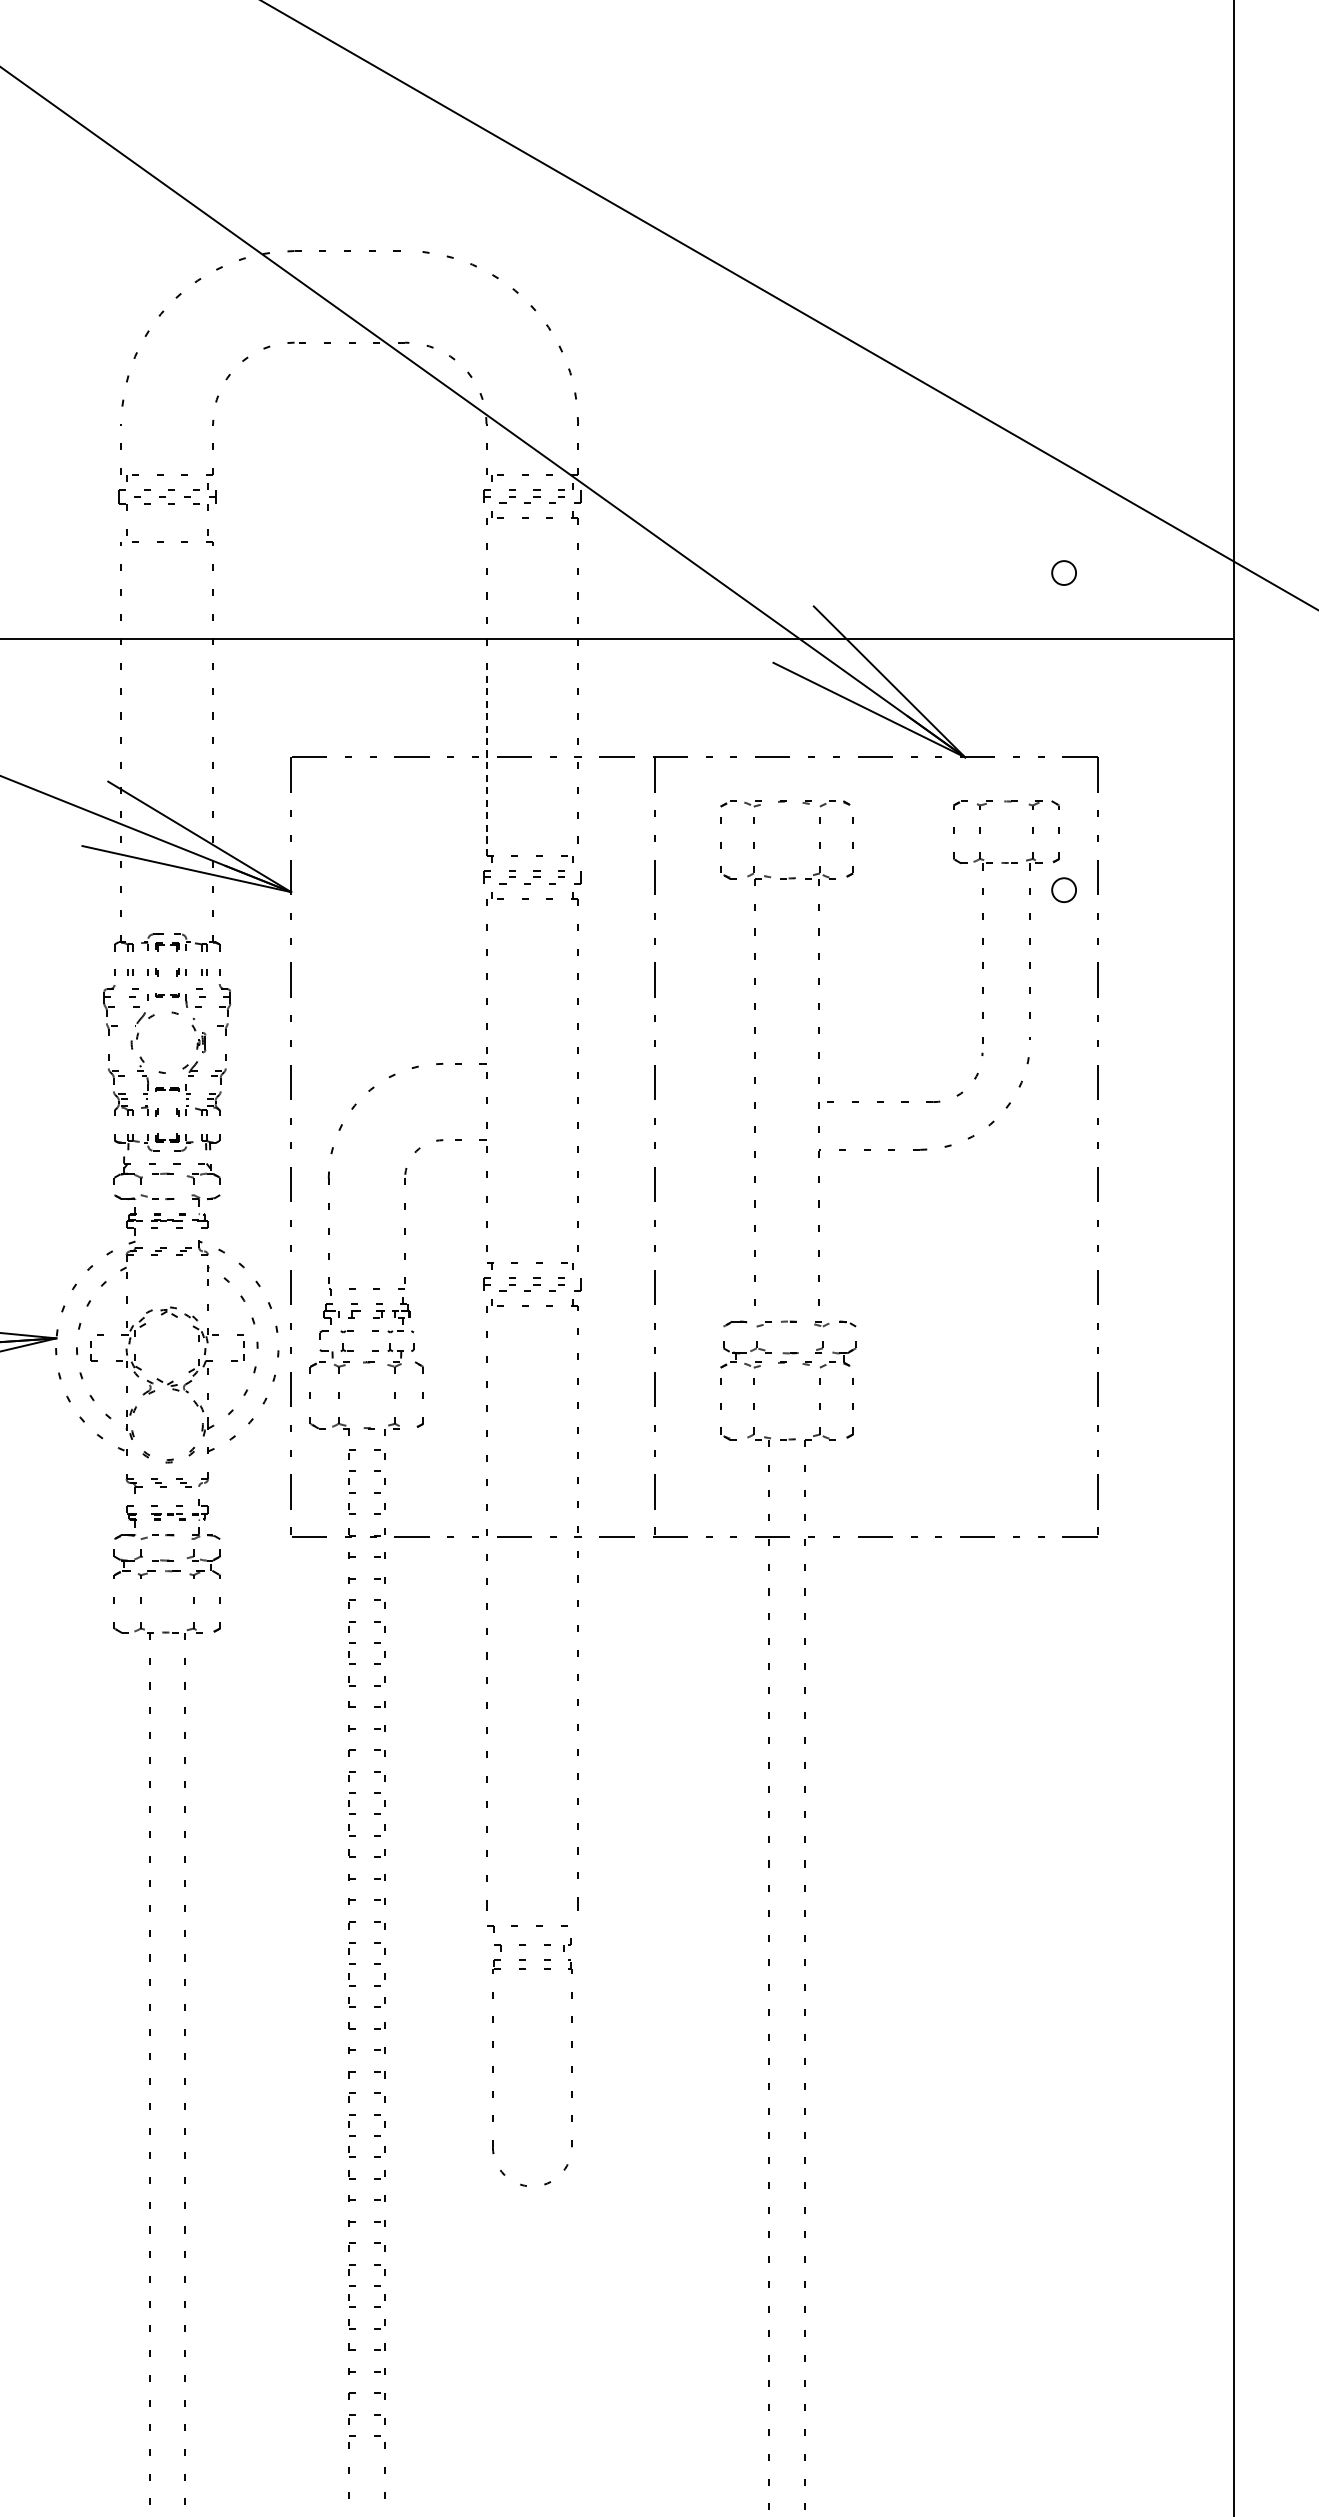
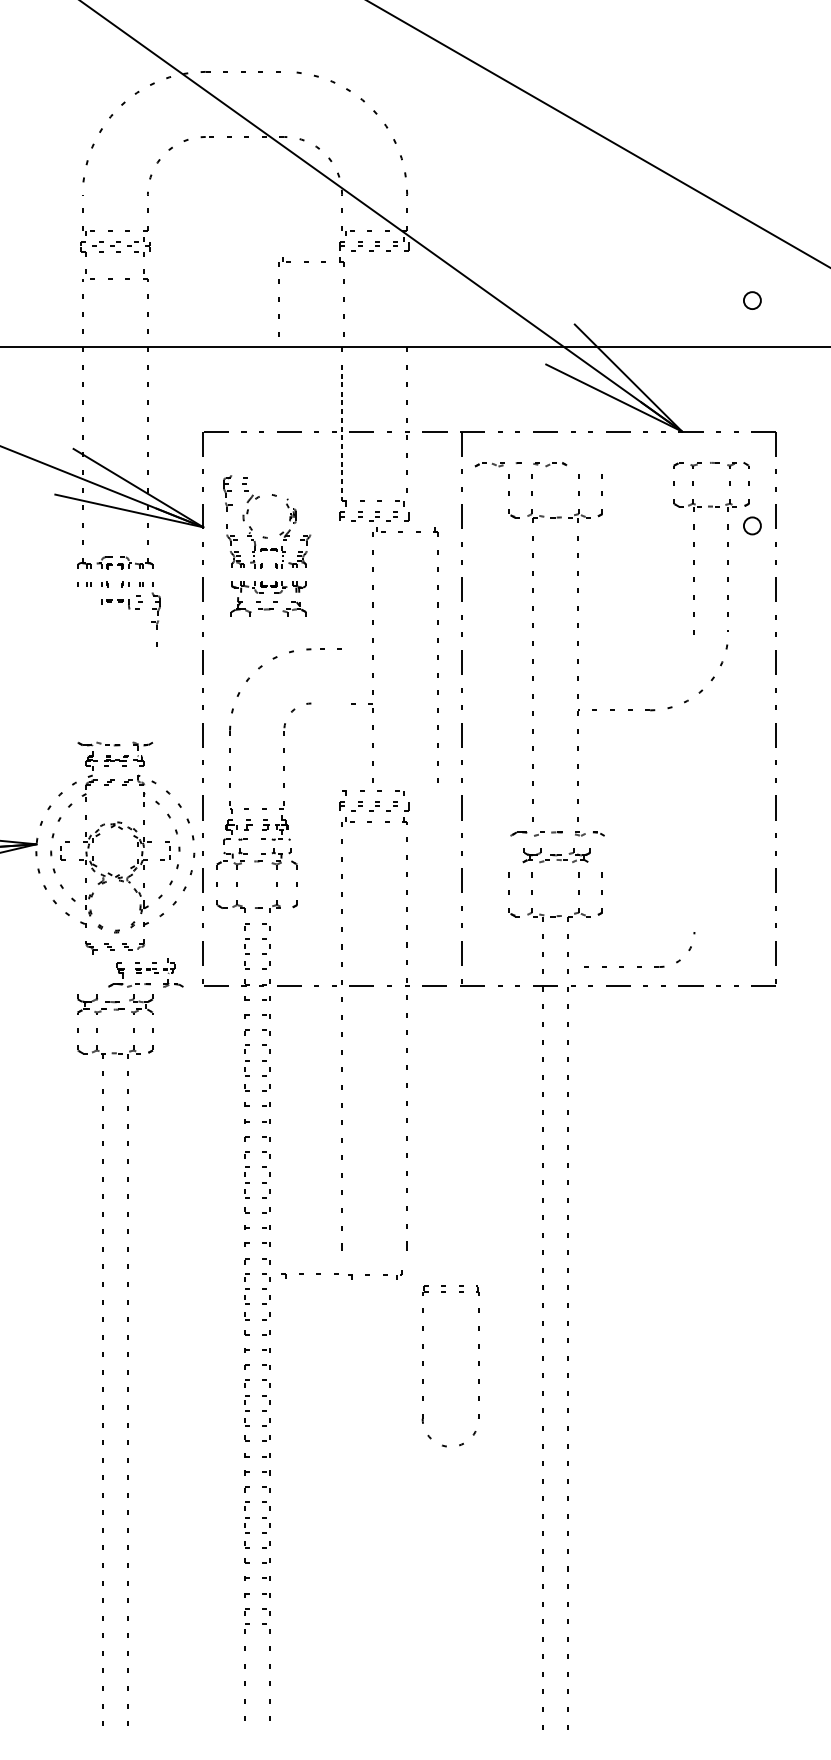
part: (487, 568) -> (279, 297), moved
part: (785, 803) -> (521, 464), moved
part: (487, 1072) -> (374, 655), moved
part: (164, 1084) -> (266, 546), moved
part: (905, 1101) -> (639, 966), moved
part: (788, 1354) -> (556, 855), size x0.7
part: (167, 1519) -> (146, 972), moved
part: (536, 1926) -> (316, 1274), moved
part: (493, 2072) -> (423, 1365), moved

